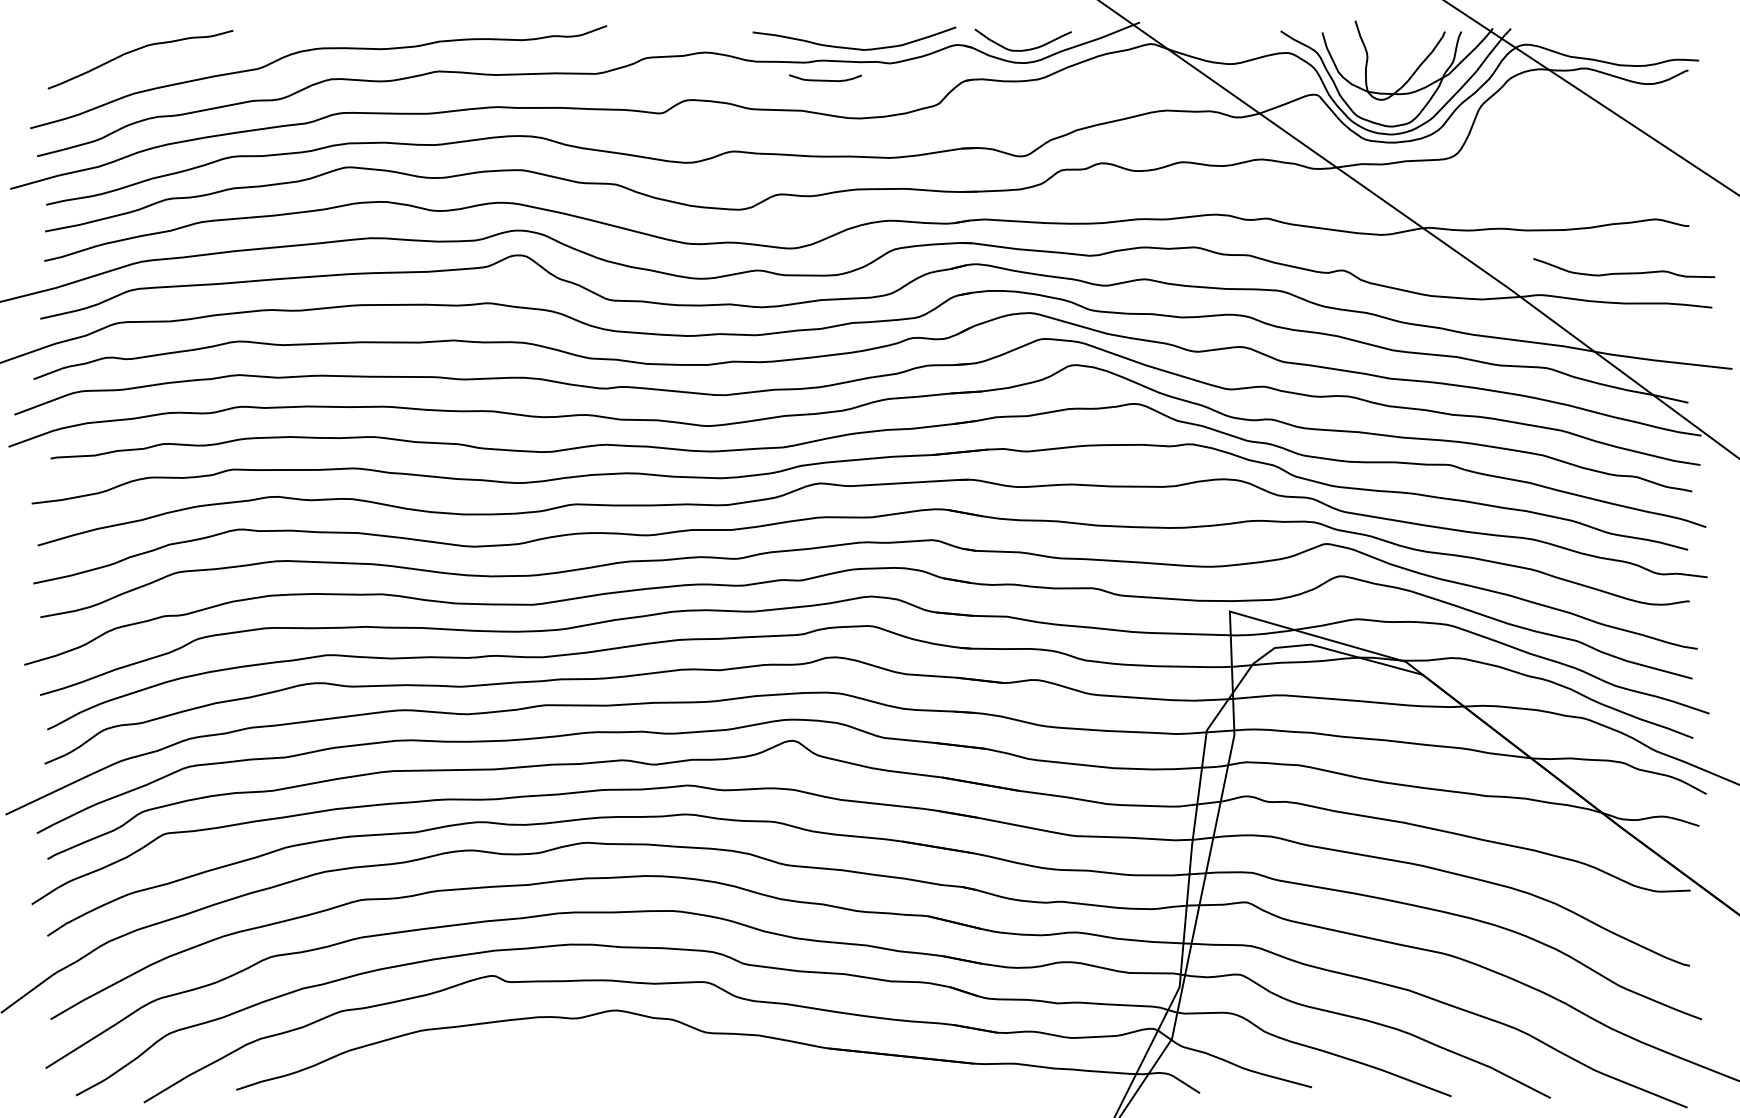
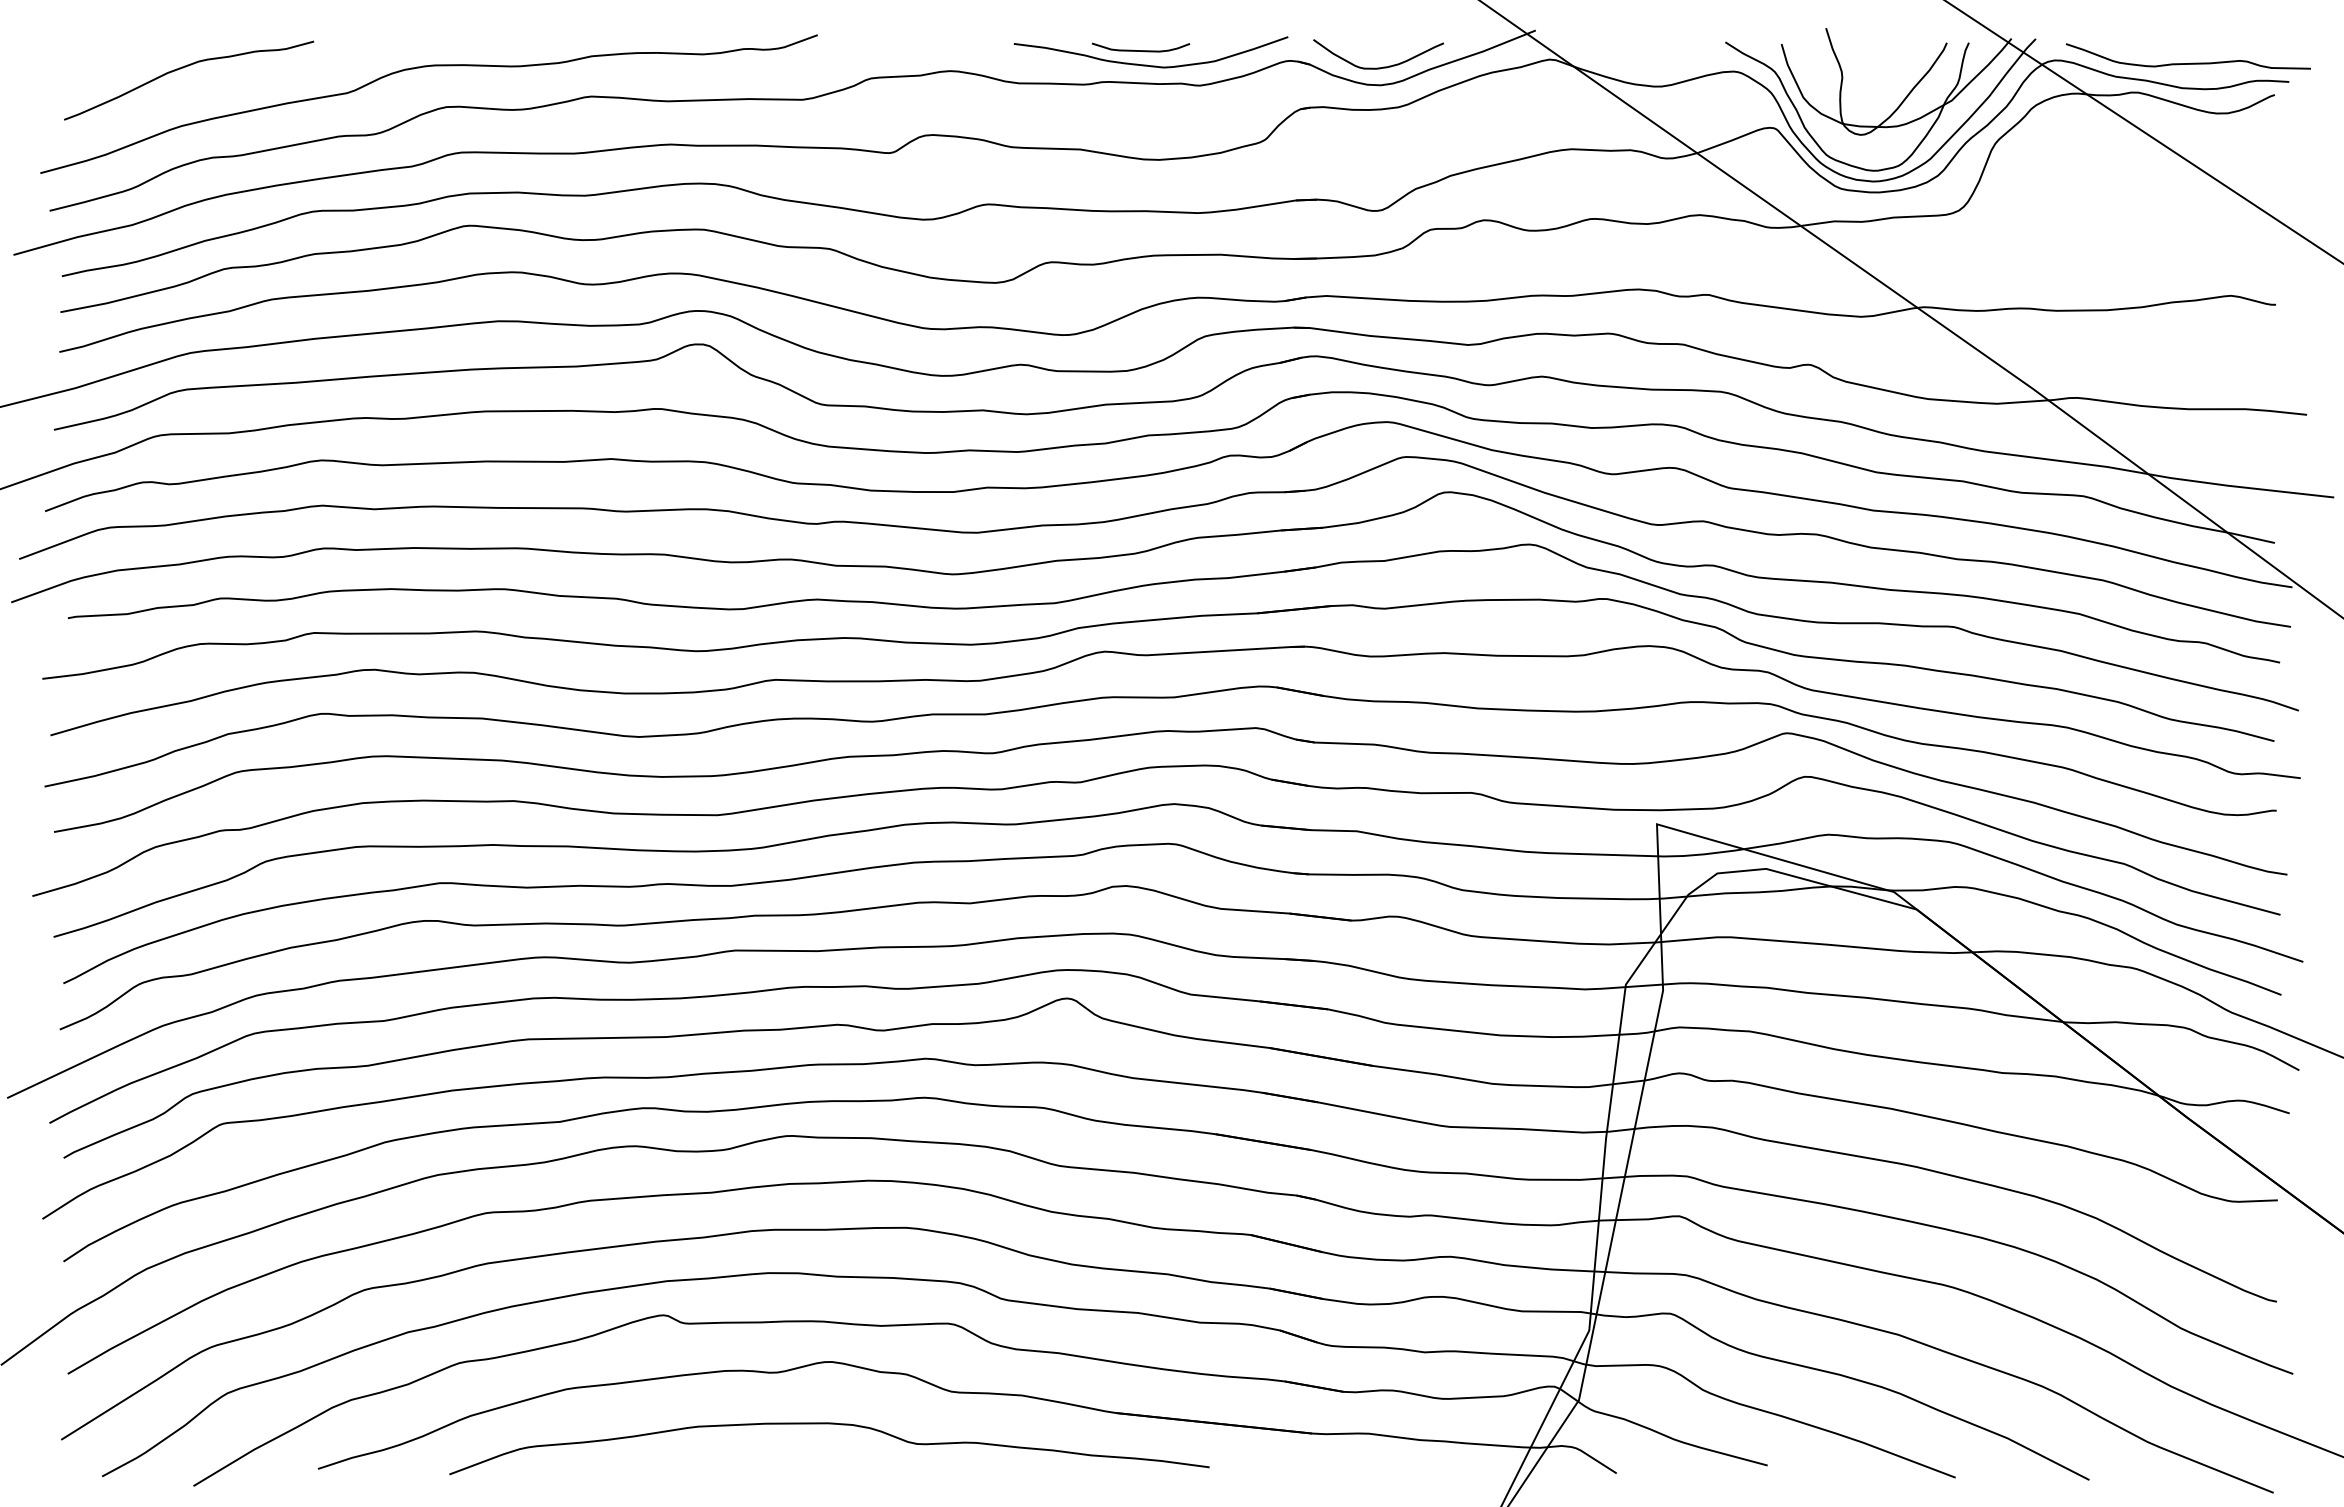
curve: (825, 80) -> (1140, 50), moved
curve: (1623, 273) -> (2187, 63), moved
curve: (615, 1056) -> (829, 1424), added

